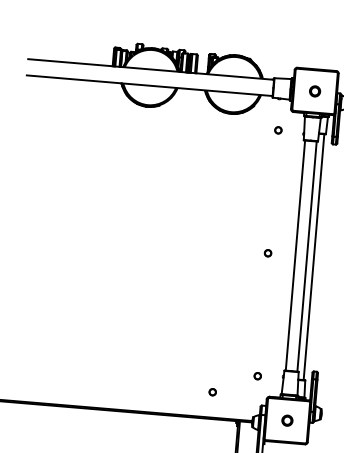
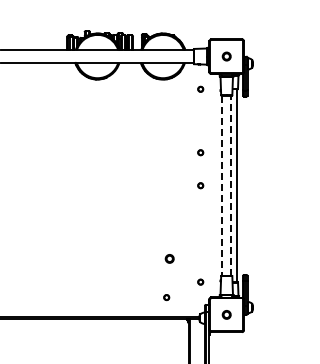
part: (271, 210) -> (200, 152), added
line: (295, 256) -> (222, 186), solid -> dashed
line: (307, 256) -> (231, 185), solid -> dashed
part: (220, 342) -> (169, 258), added

